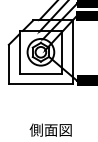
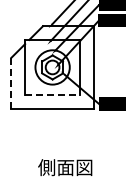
line: (8, 64) -> (11, 83), solid -> dashed
line: (41, 73) -> (53, 94), solid -> dashed

